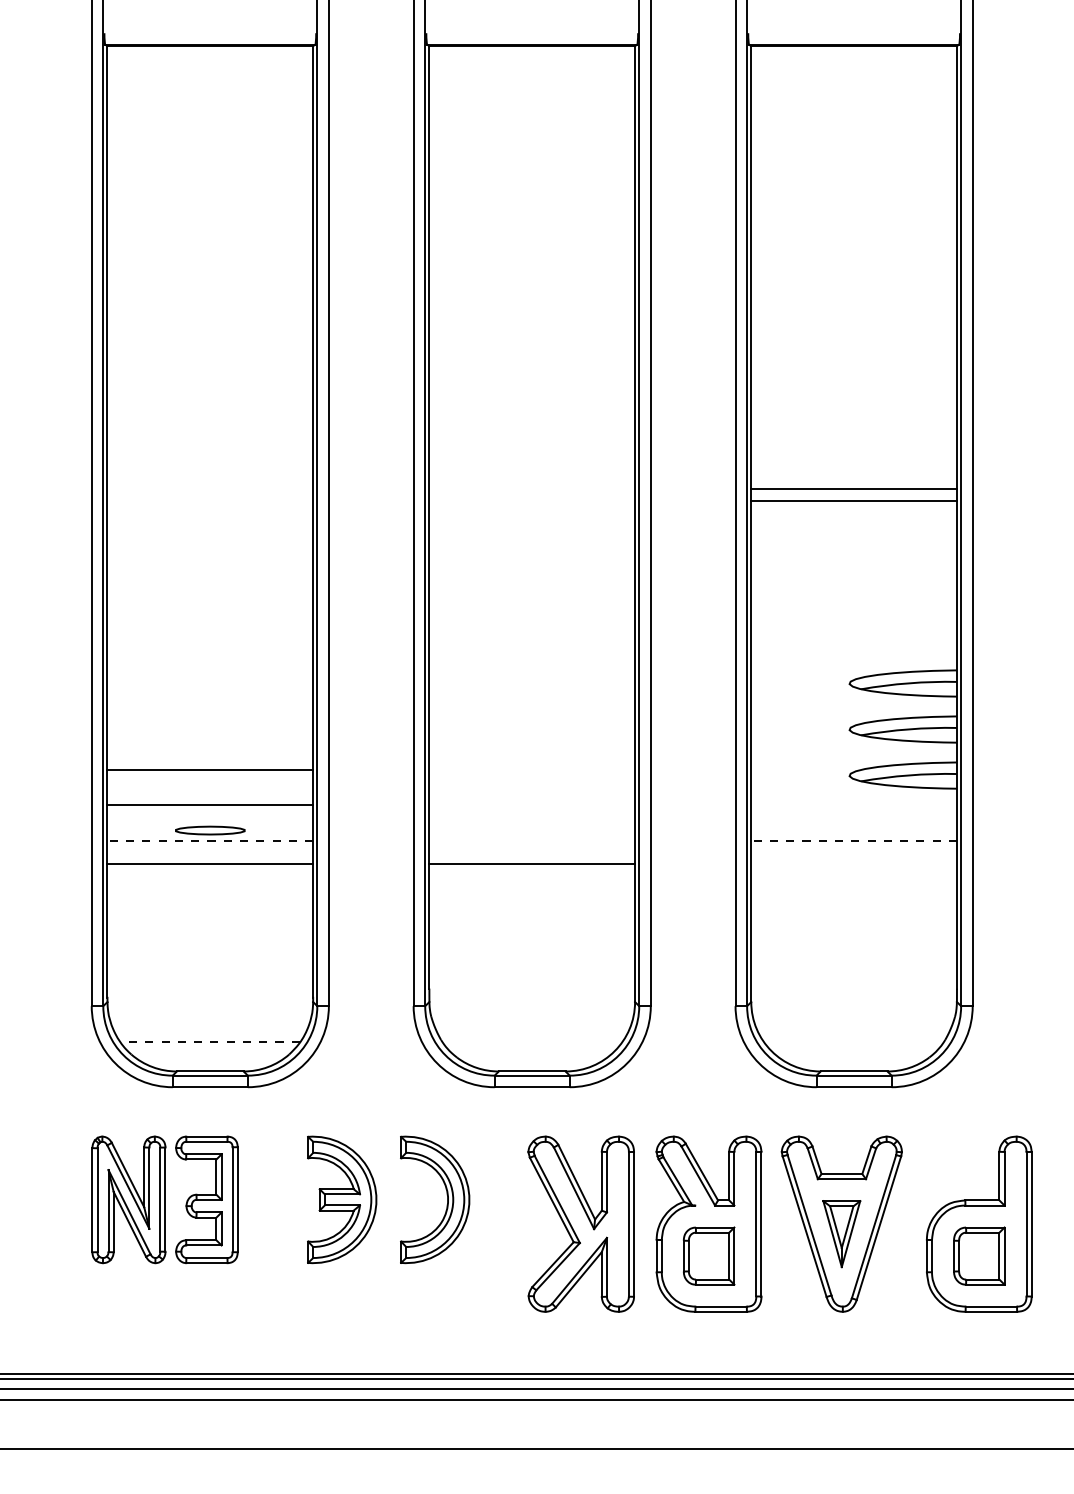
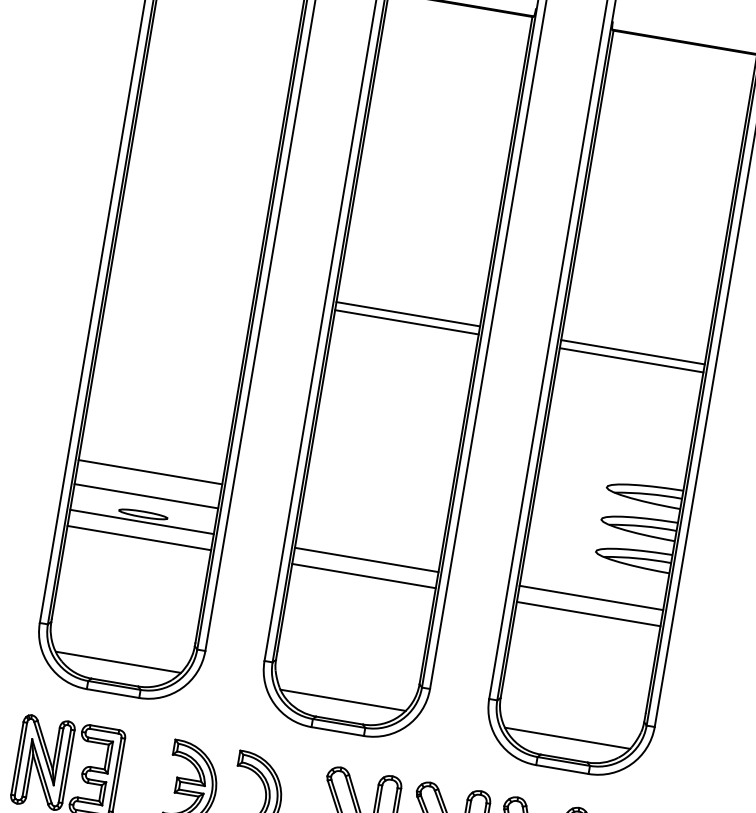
line: (532, 489) -> (408, 314), added
line: (532, 500) -> (407, 322), added
line: (210, 841) -> (142, 522), dashed -> solid
line: (532, 841) -> (366, 560), added
line: (854, 841) -> (591, 598), dashed -> solid
line: (853, 864) -> (588, 614), added
line: (210, 1042) -> (118, 662), dashed -> solid
line: (532, 1042) -> (343, 700), added
line: (853, 1042) -> (567, 738), added

